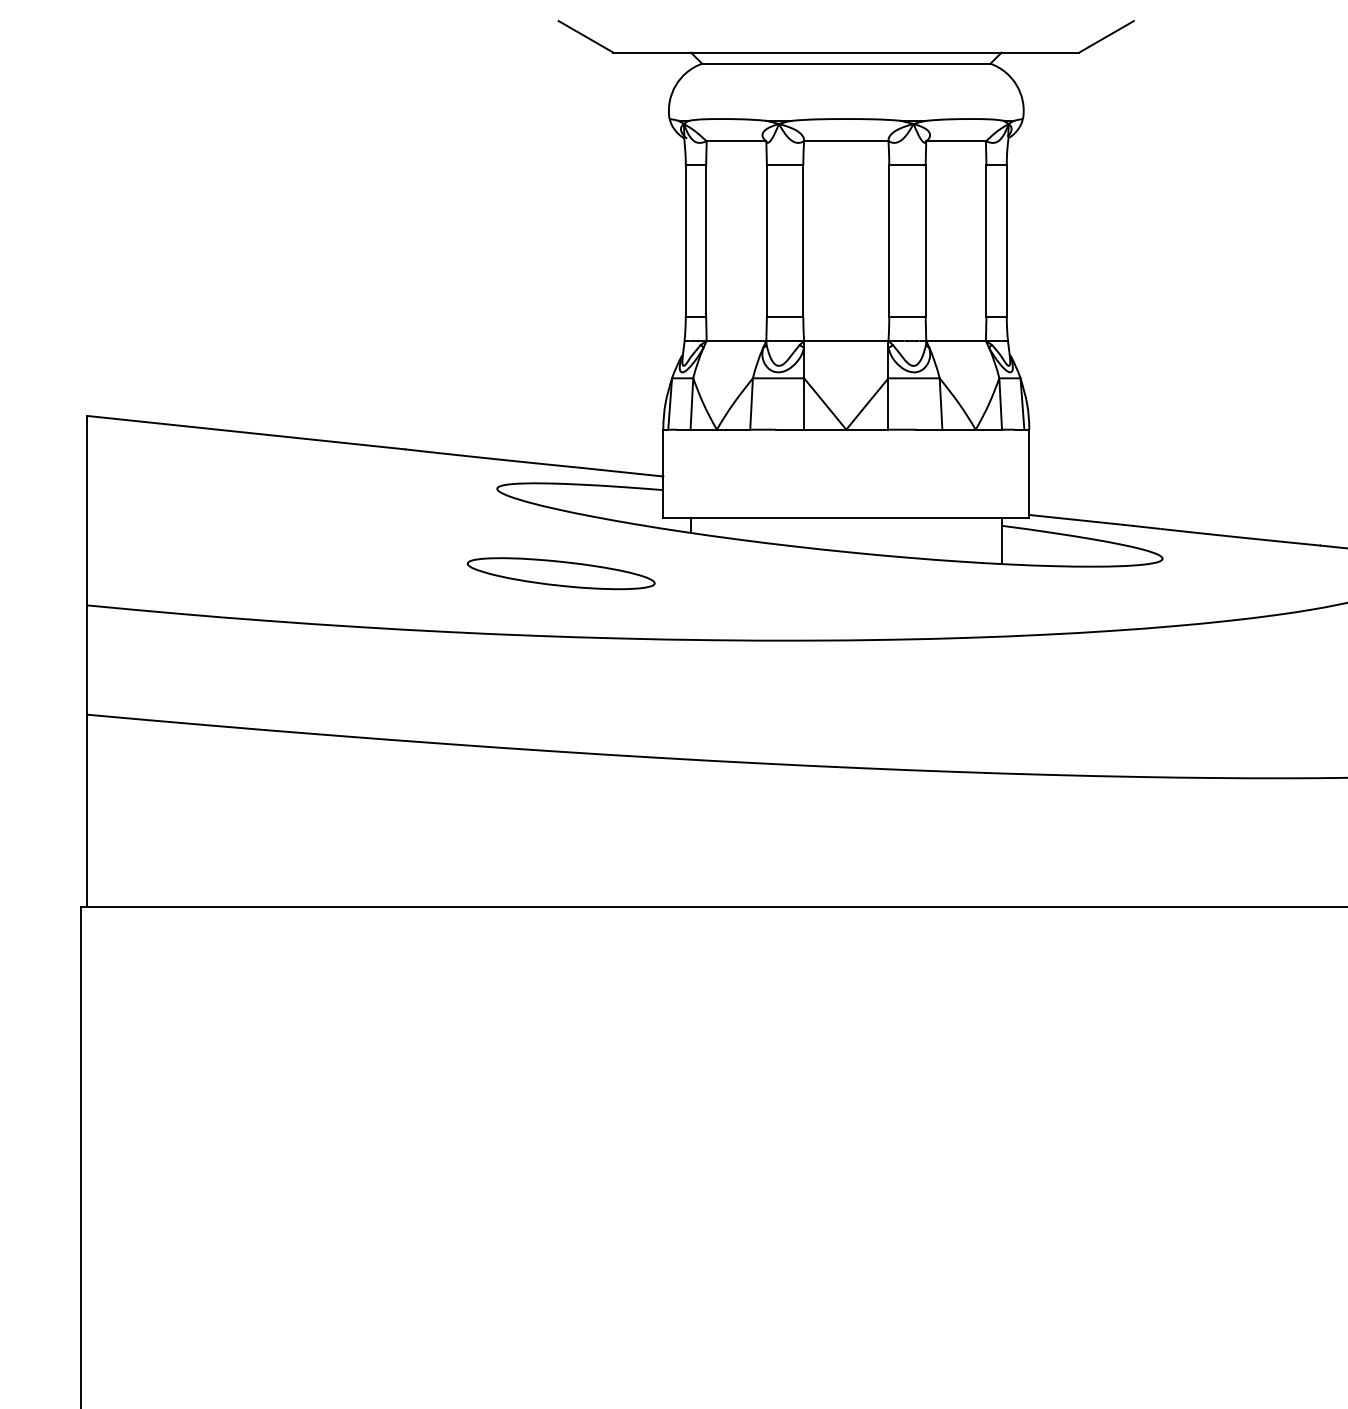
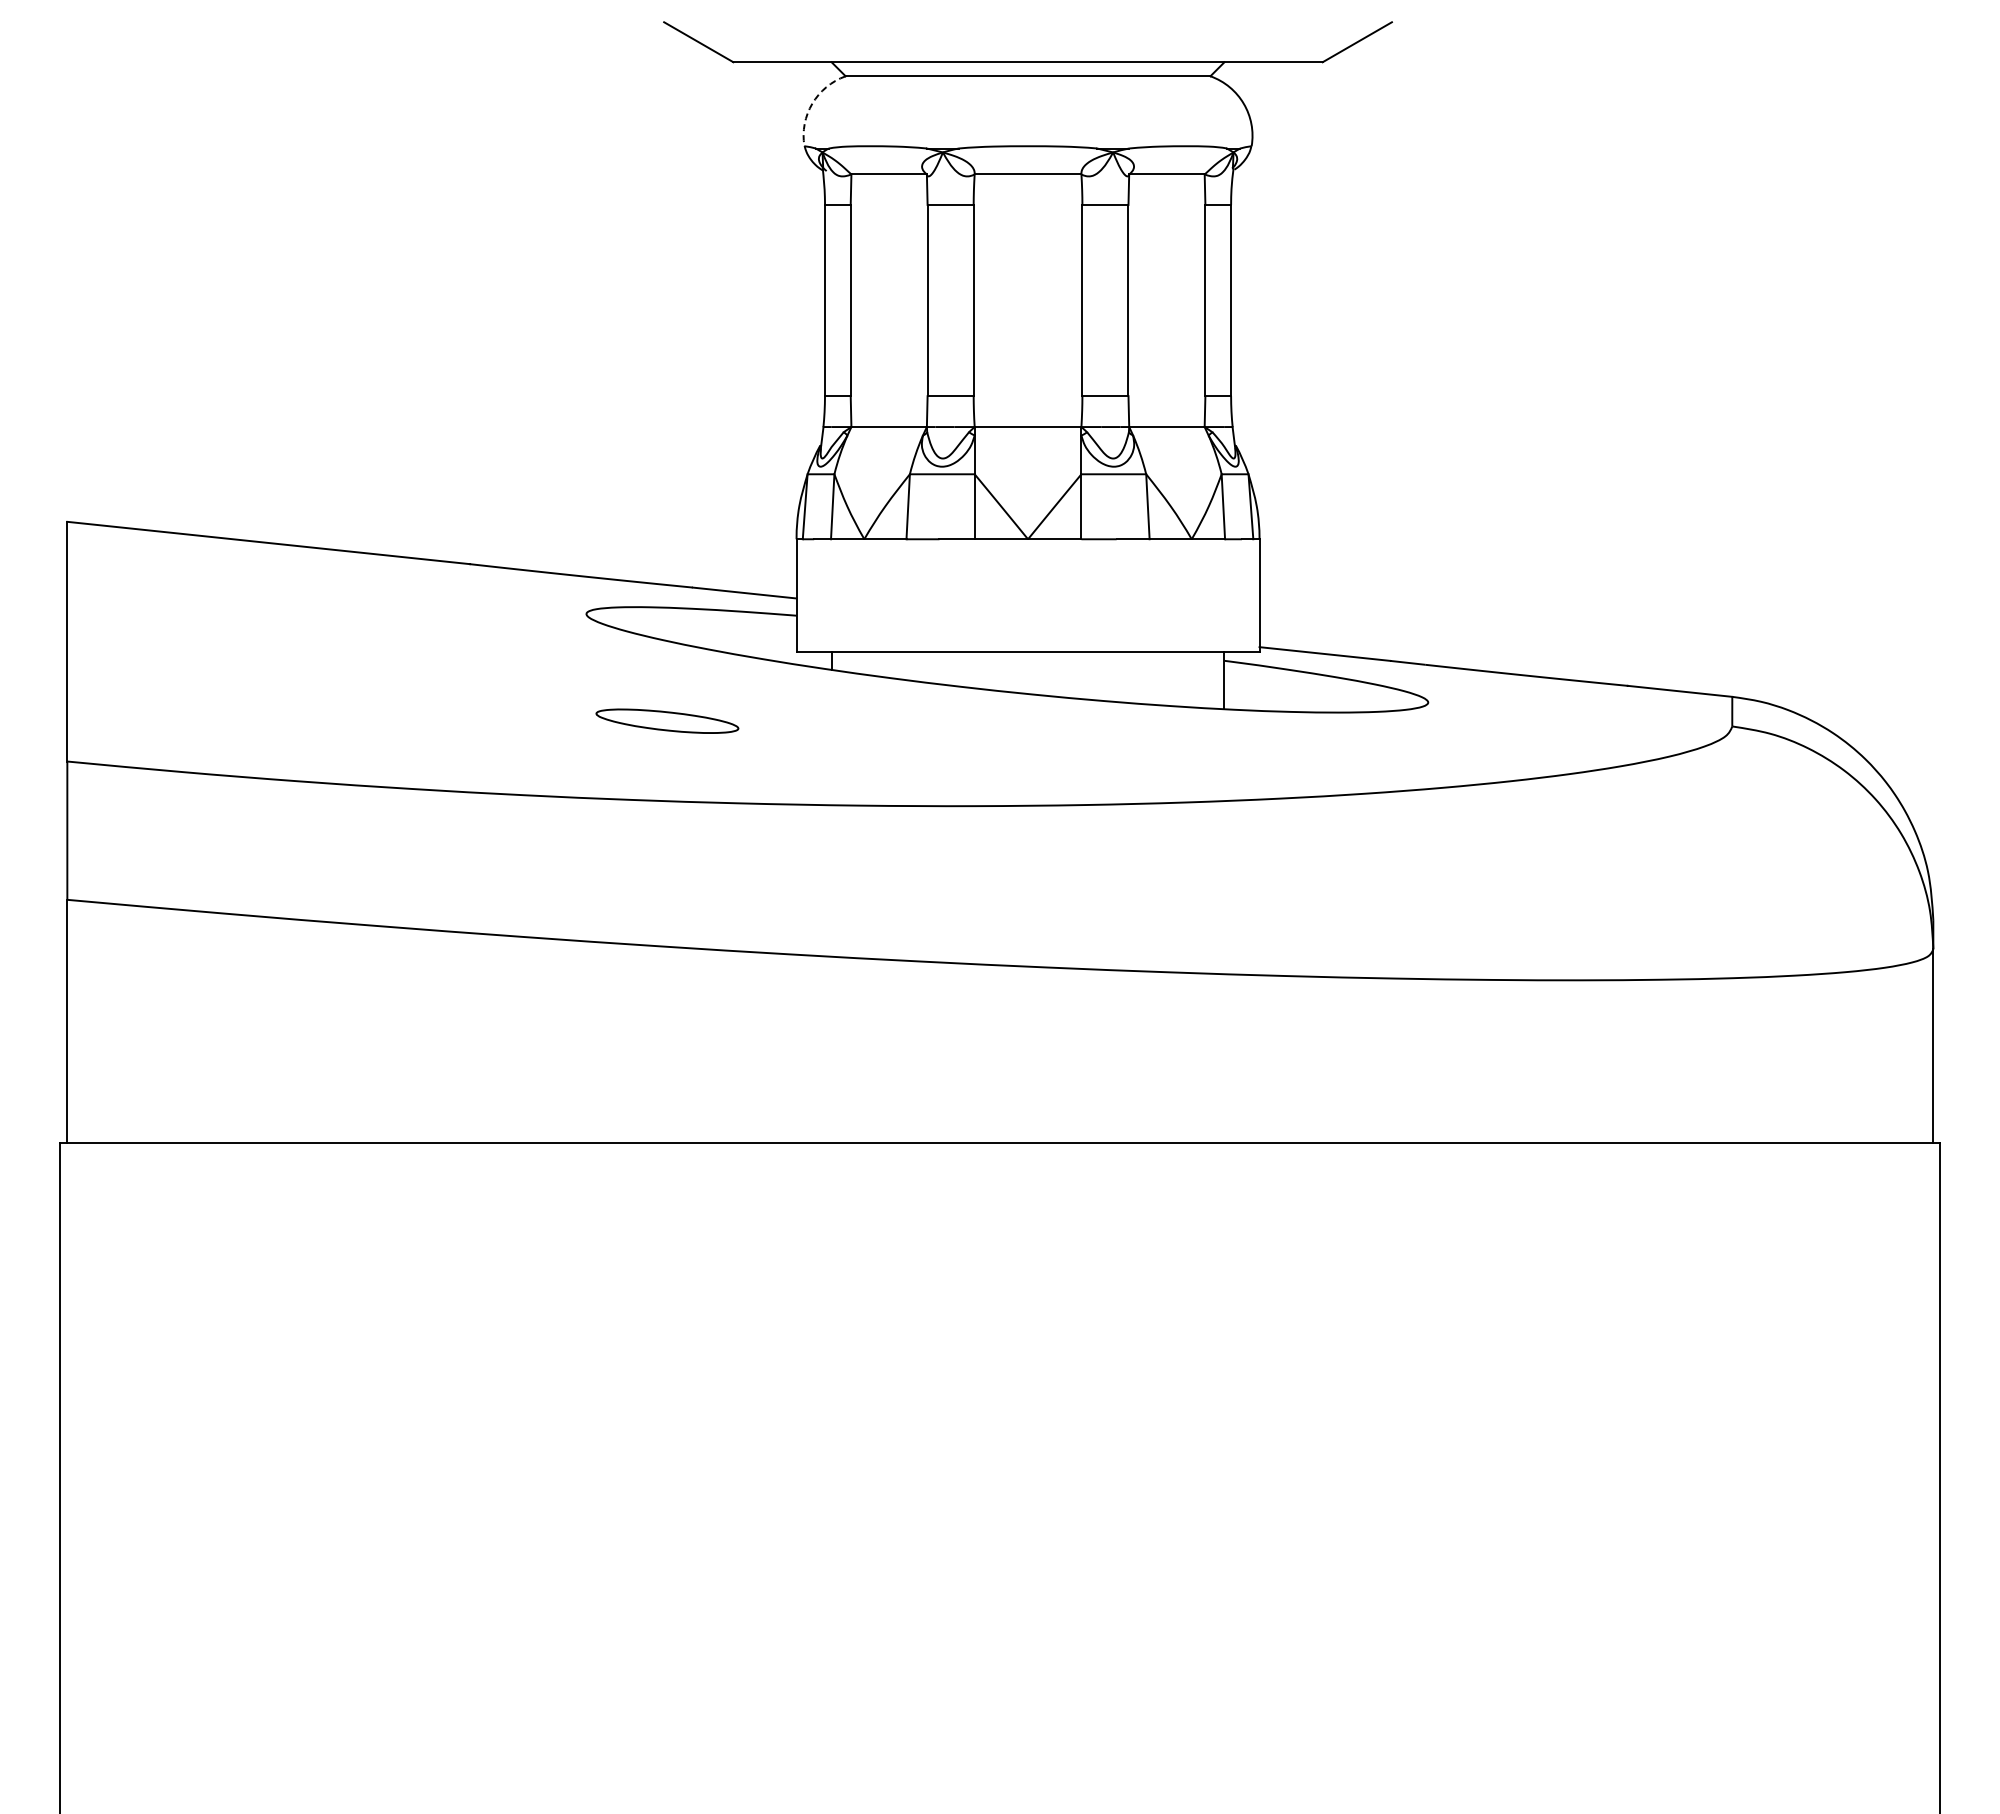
arc: (675, 85) -> (812, 103), solid -> dashed
part: (561, 572) -> (667, 720), size x0.6

